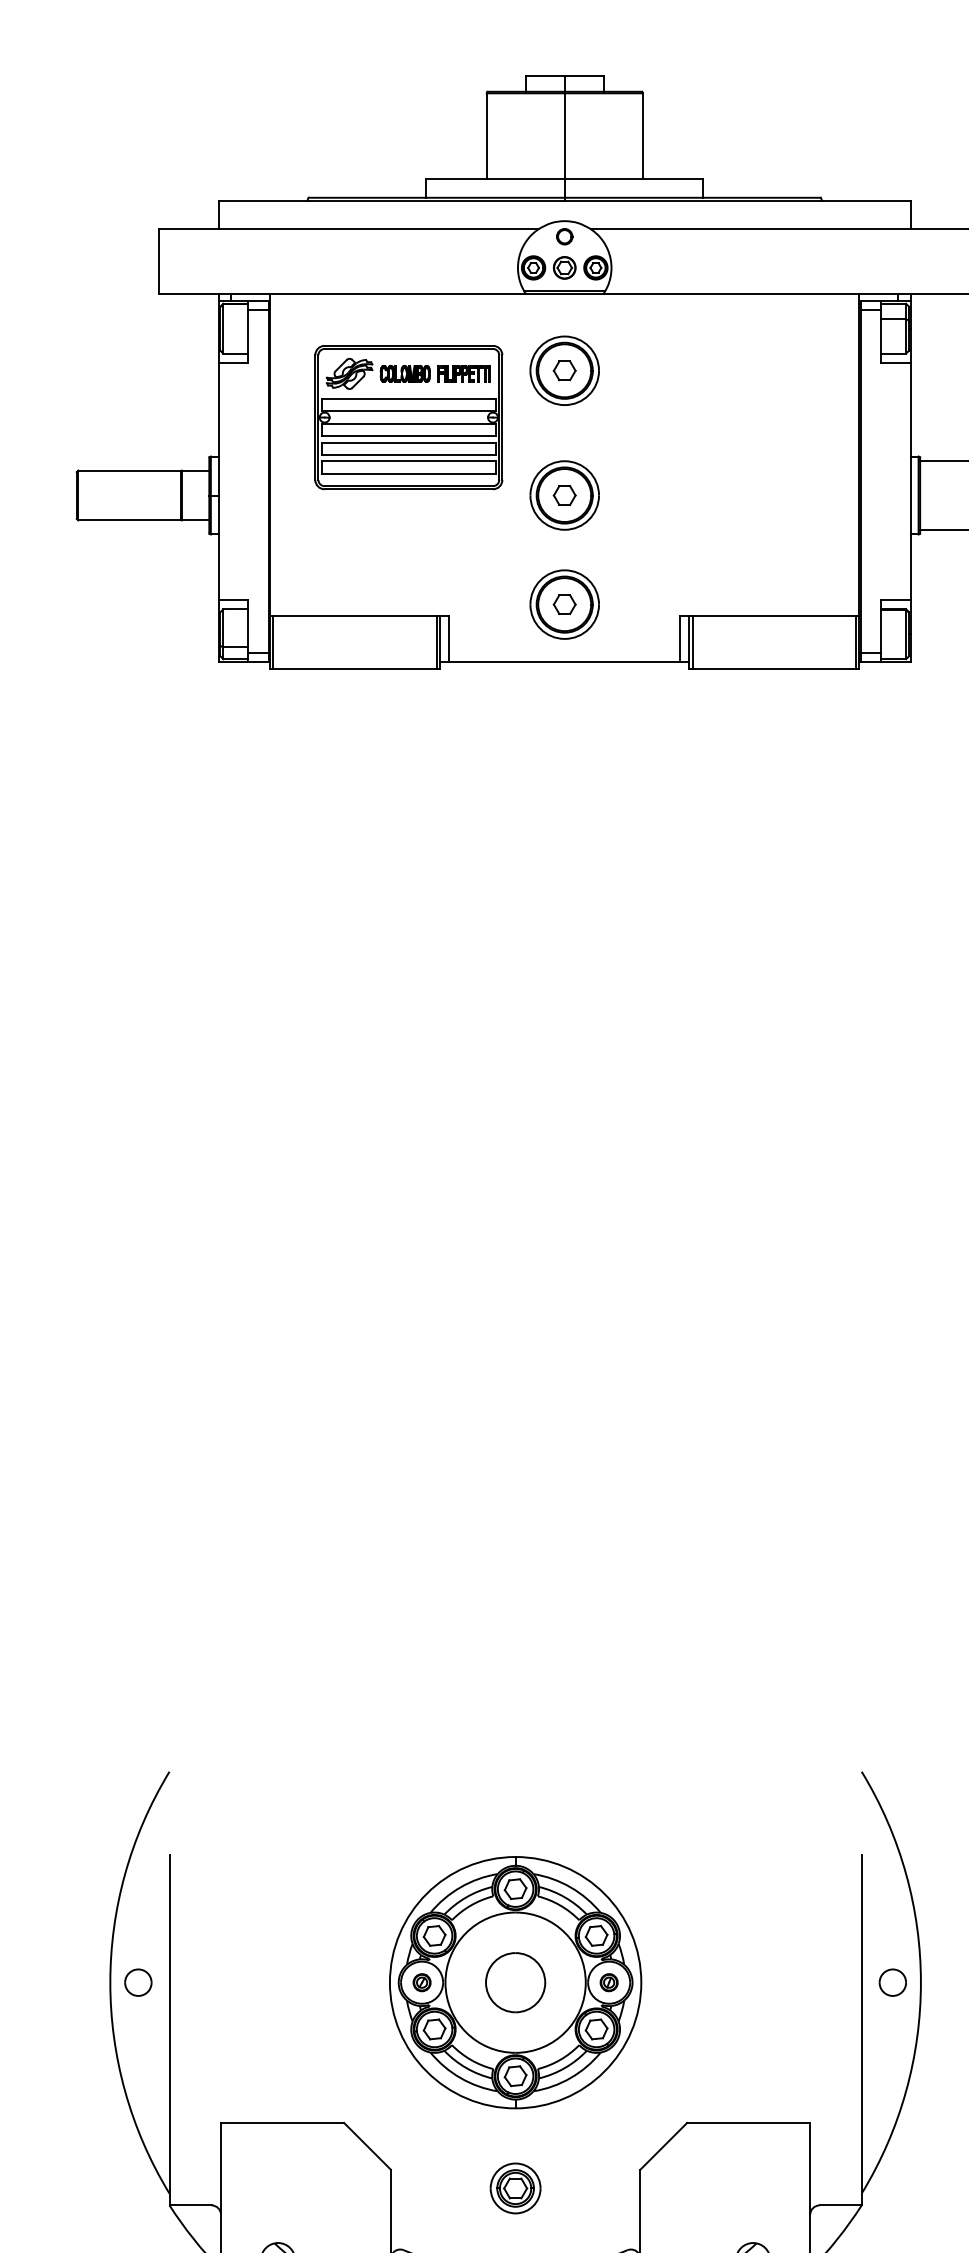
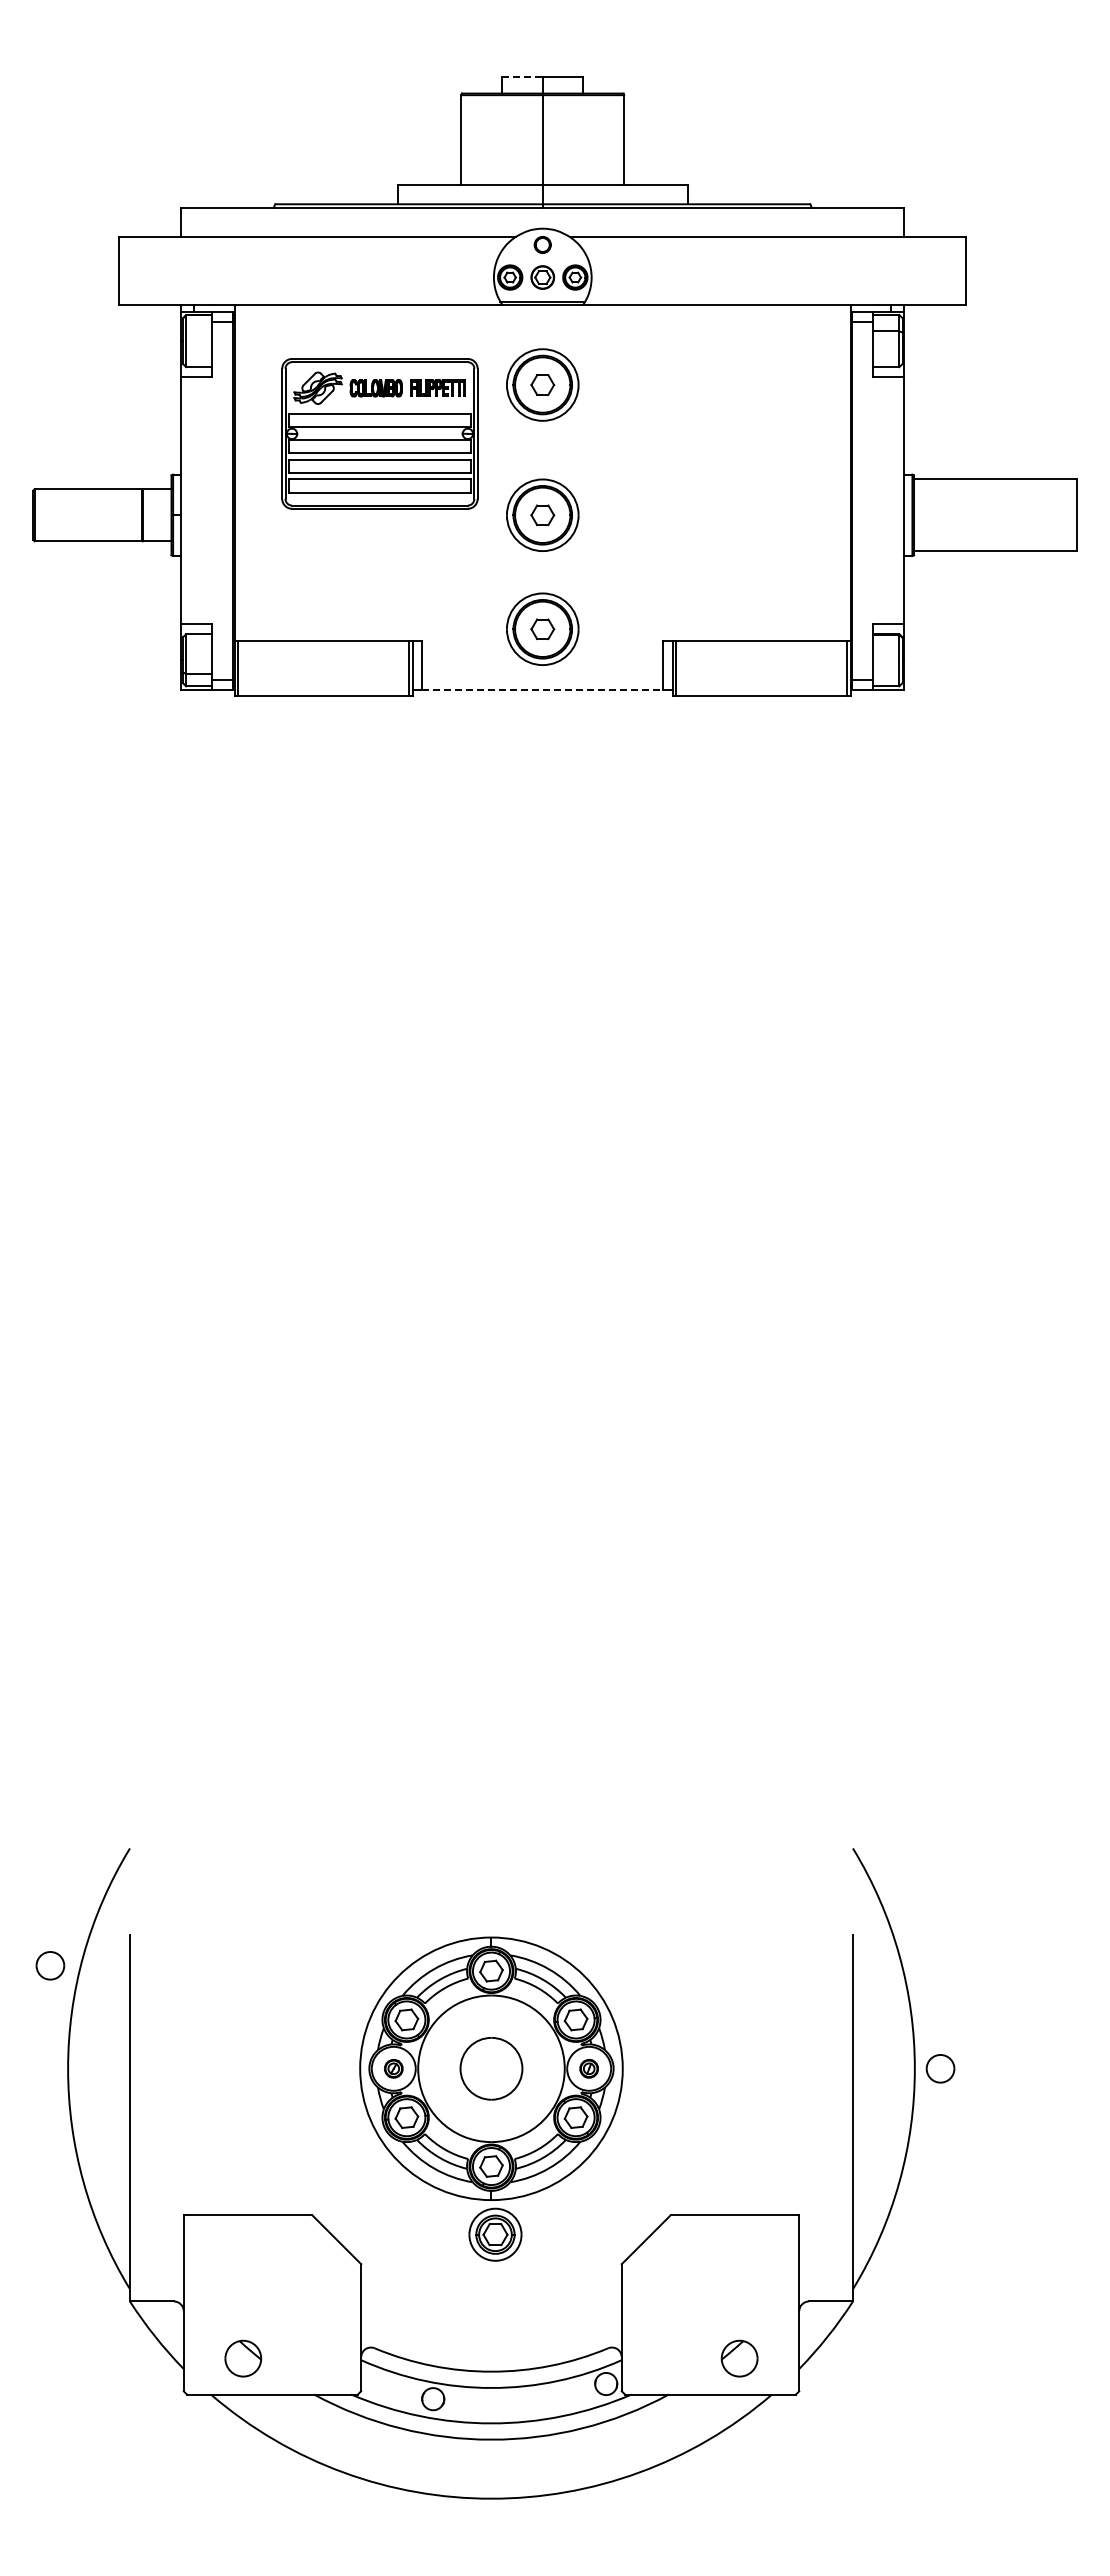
line: (545, 76) -> (522, 77), solid -> dashed
line: (564, 662) -> (542, 689), solid -> dashed
part: (138, 1982) -> (50, 1965), moved
part: (892, 1982) -> (940, 2068), moved
part: (515, 2188) -> (495, 2234), moved

